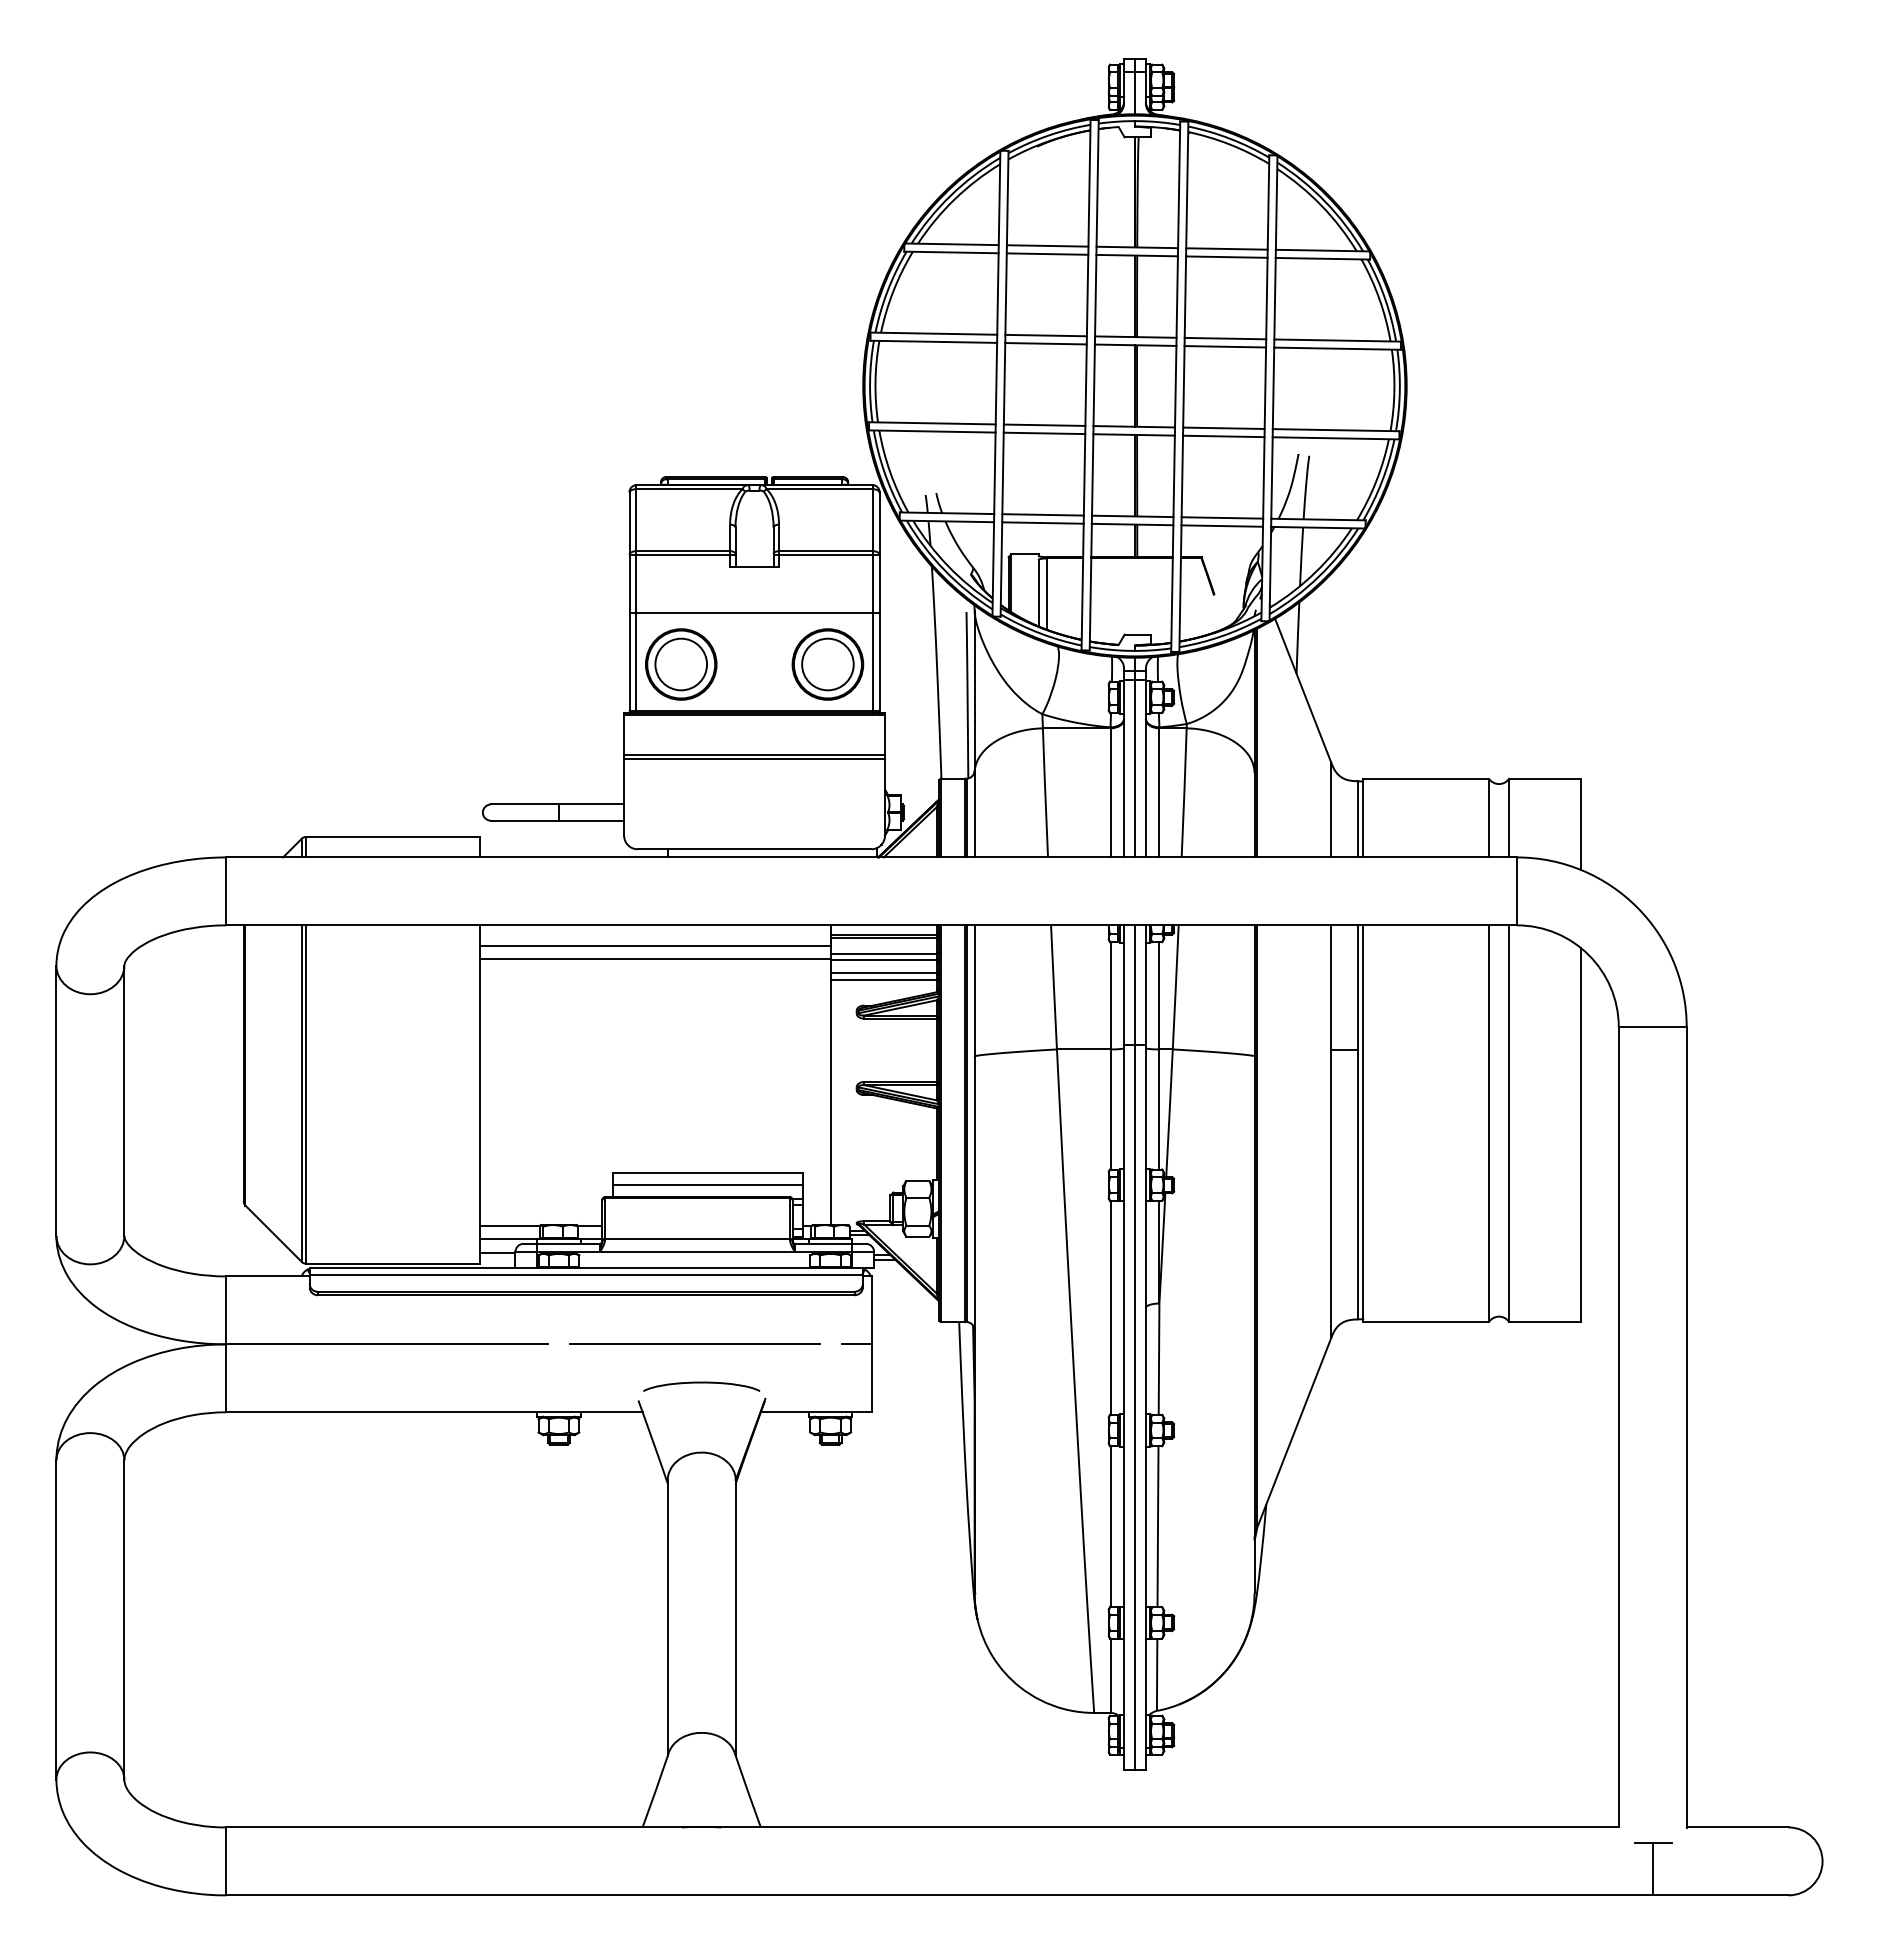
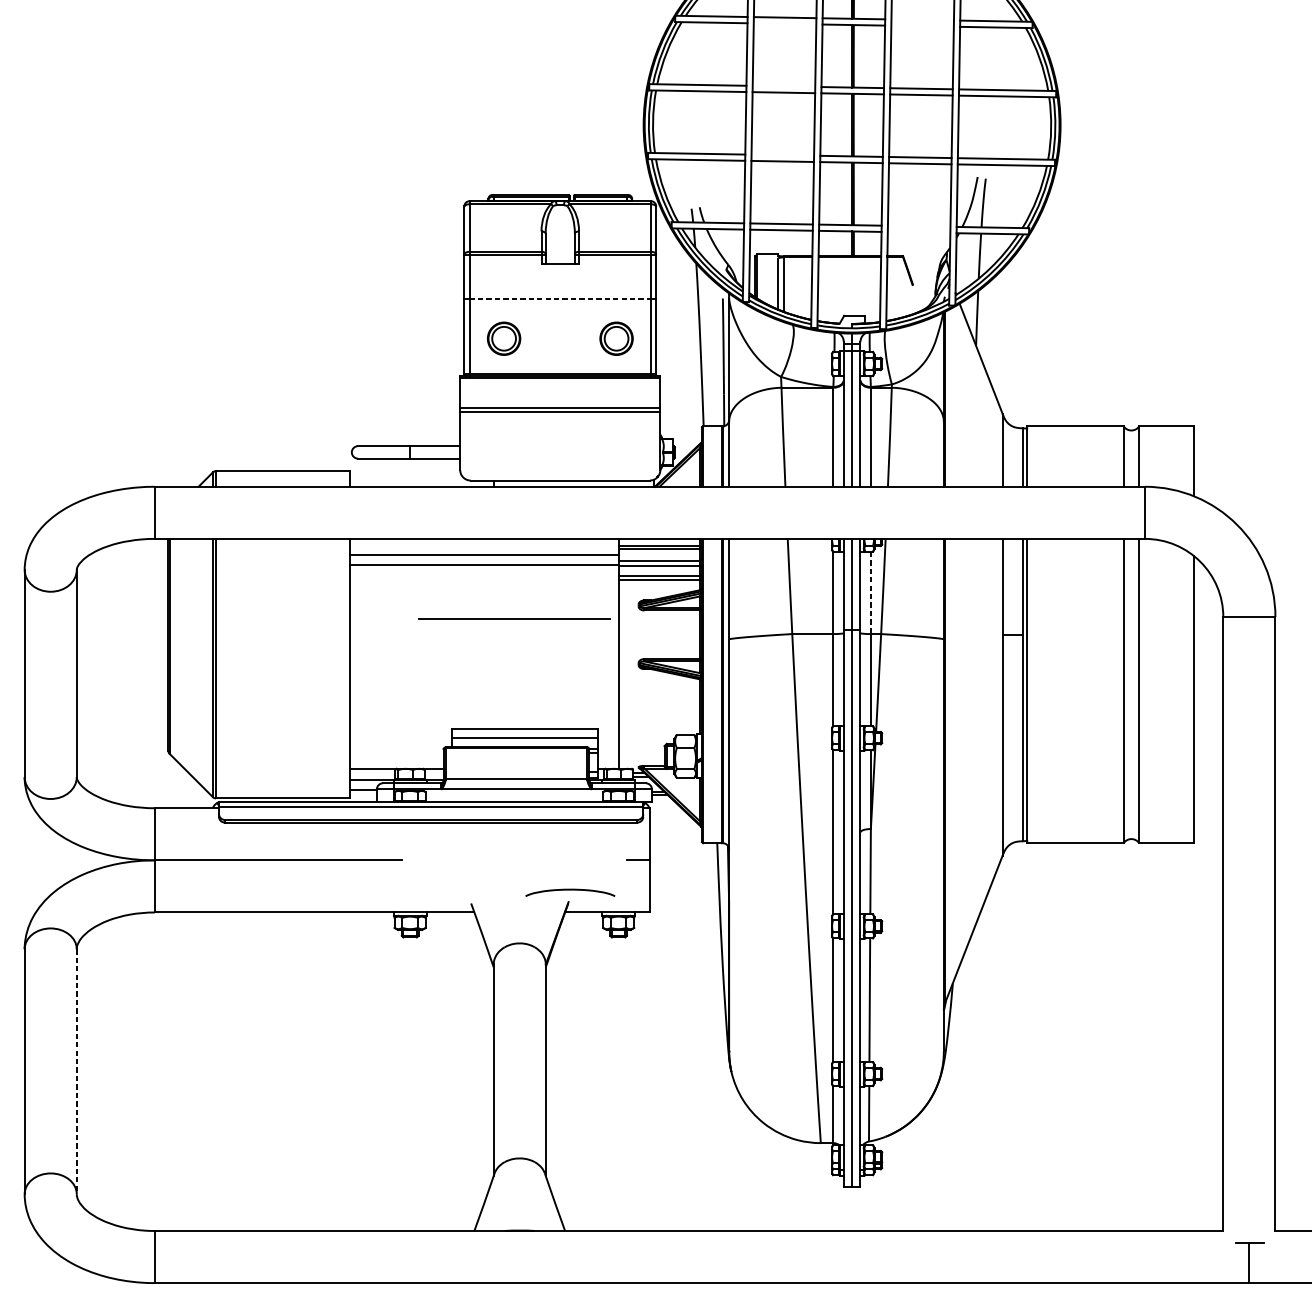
line: (1226, 248) -> (922, 19), removed
line: (1047, 253) -> (785, 23), removed
line: (1226, 256) -> (922, 25), removed
line: (1045, 335) -> (783, 86), removed
line: (1044, 424) -> (782, 154), removed
line: (1222, 517) -> (919, 225), removed
line: (1222, 525) -> (919, 232), removed
line: (755, 612) -> (560, 298), solid -> dashed
part: (681, 664) -> (504, 338), size x0.6
part: (827, 664) -> (616, 338), size x0.6
line: (1159, 995) -> (870, 592), solid -> dashed
line: (694, 1343) -> (514, 618), moved
curve: (701, 1383) -> (570, 890), moved
line: (124, 1619) -> (76, 1071), solid -> dashed

